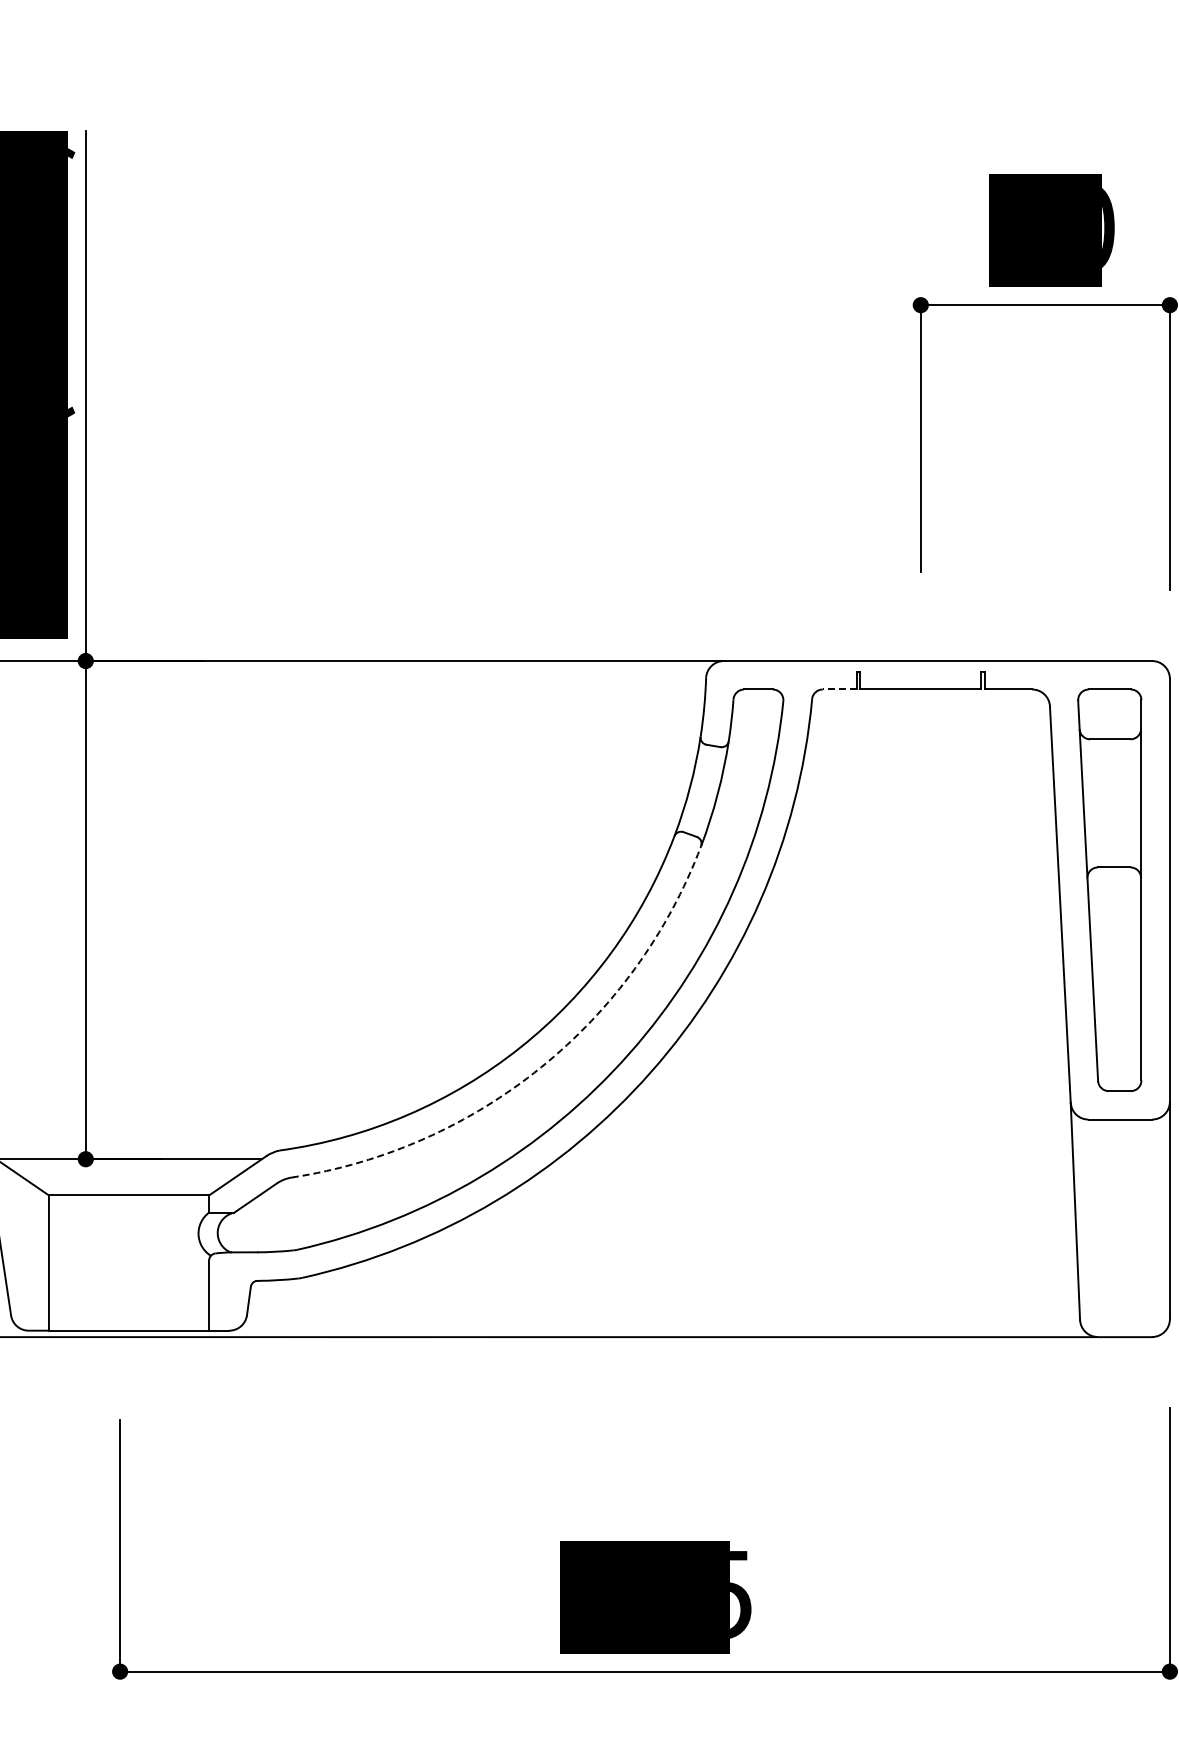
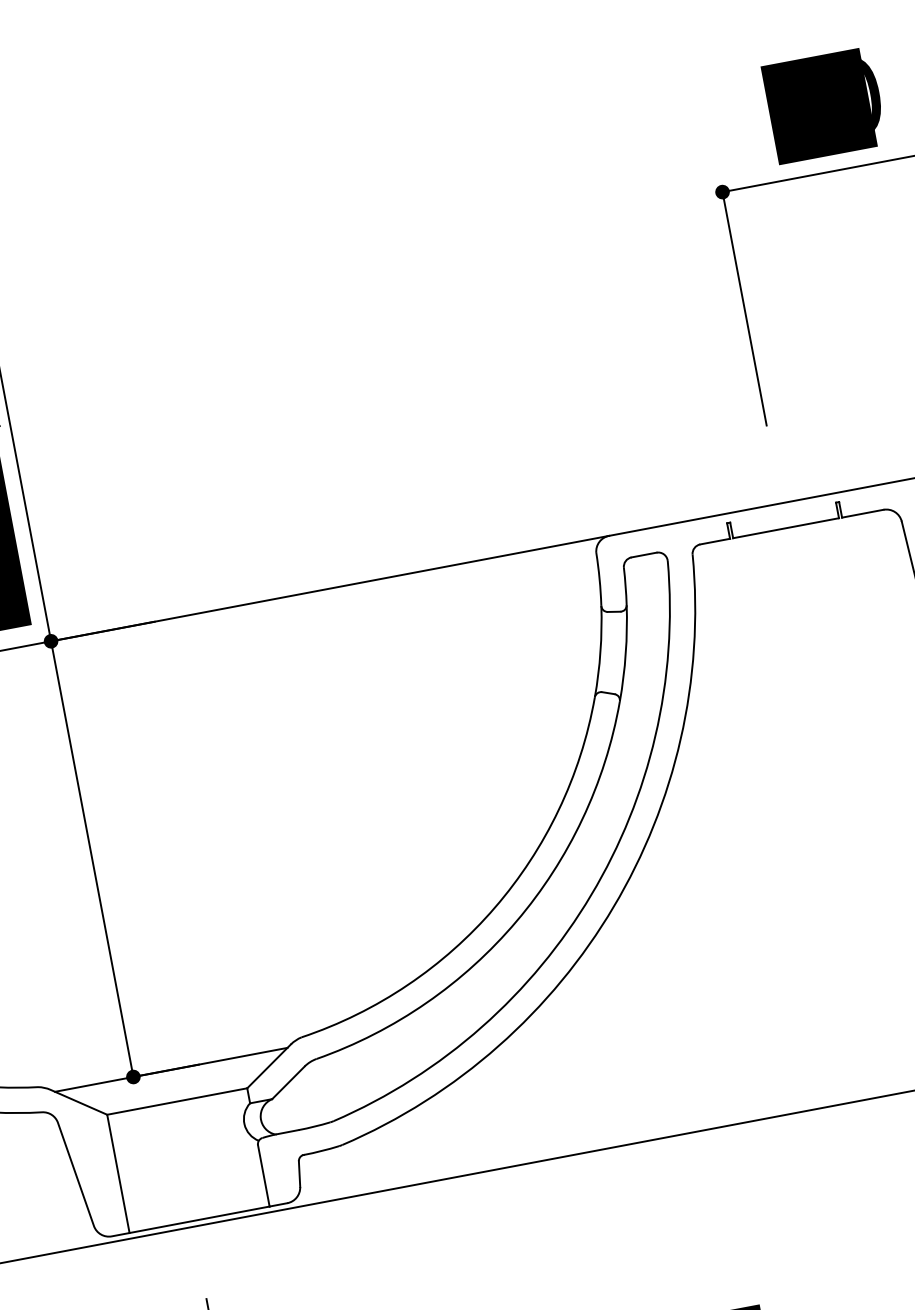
line: (839, 689) -> (714, 541), dashed -> solid
arc: (541, 1067) -> (516, 921), dashed -> solid

